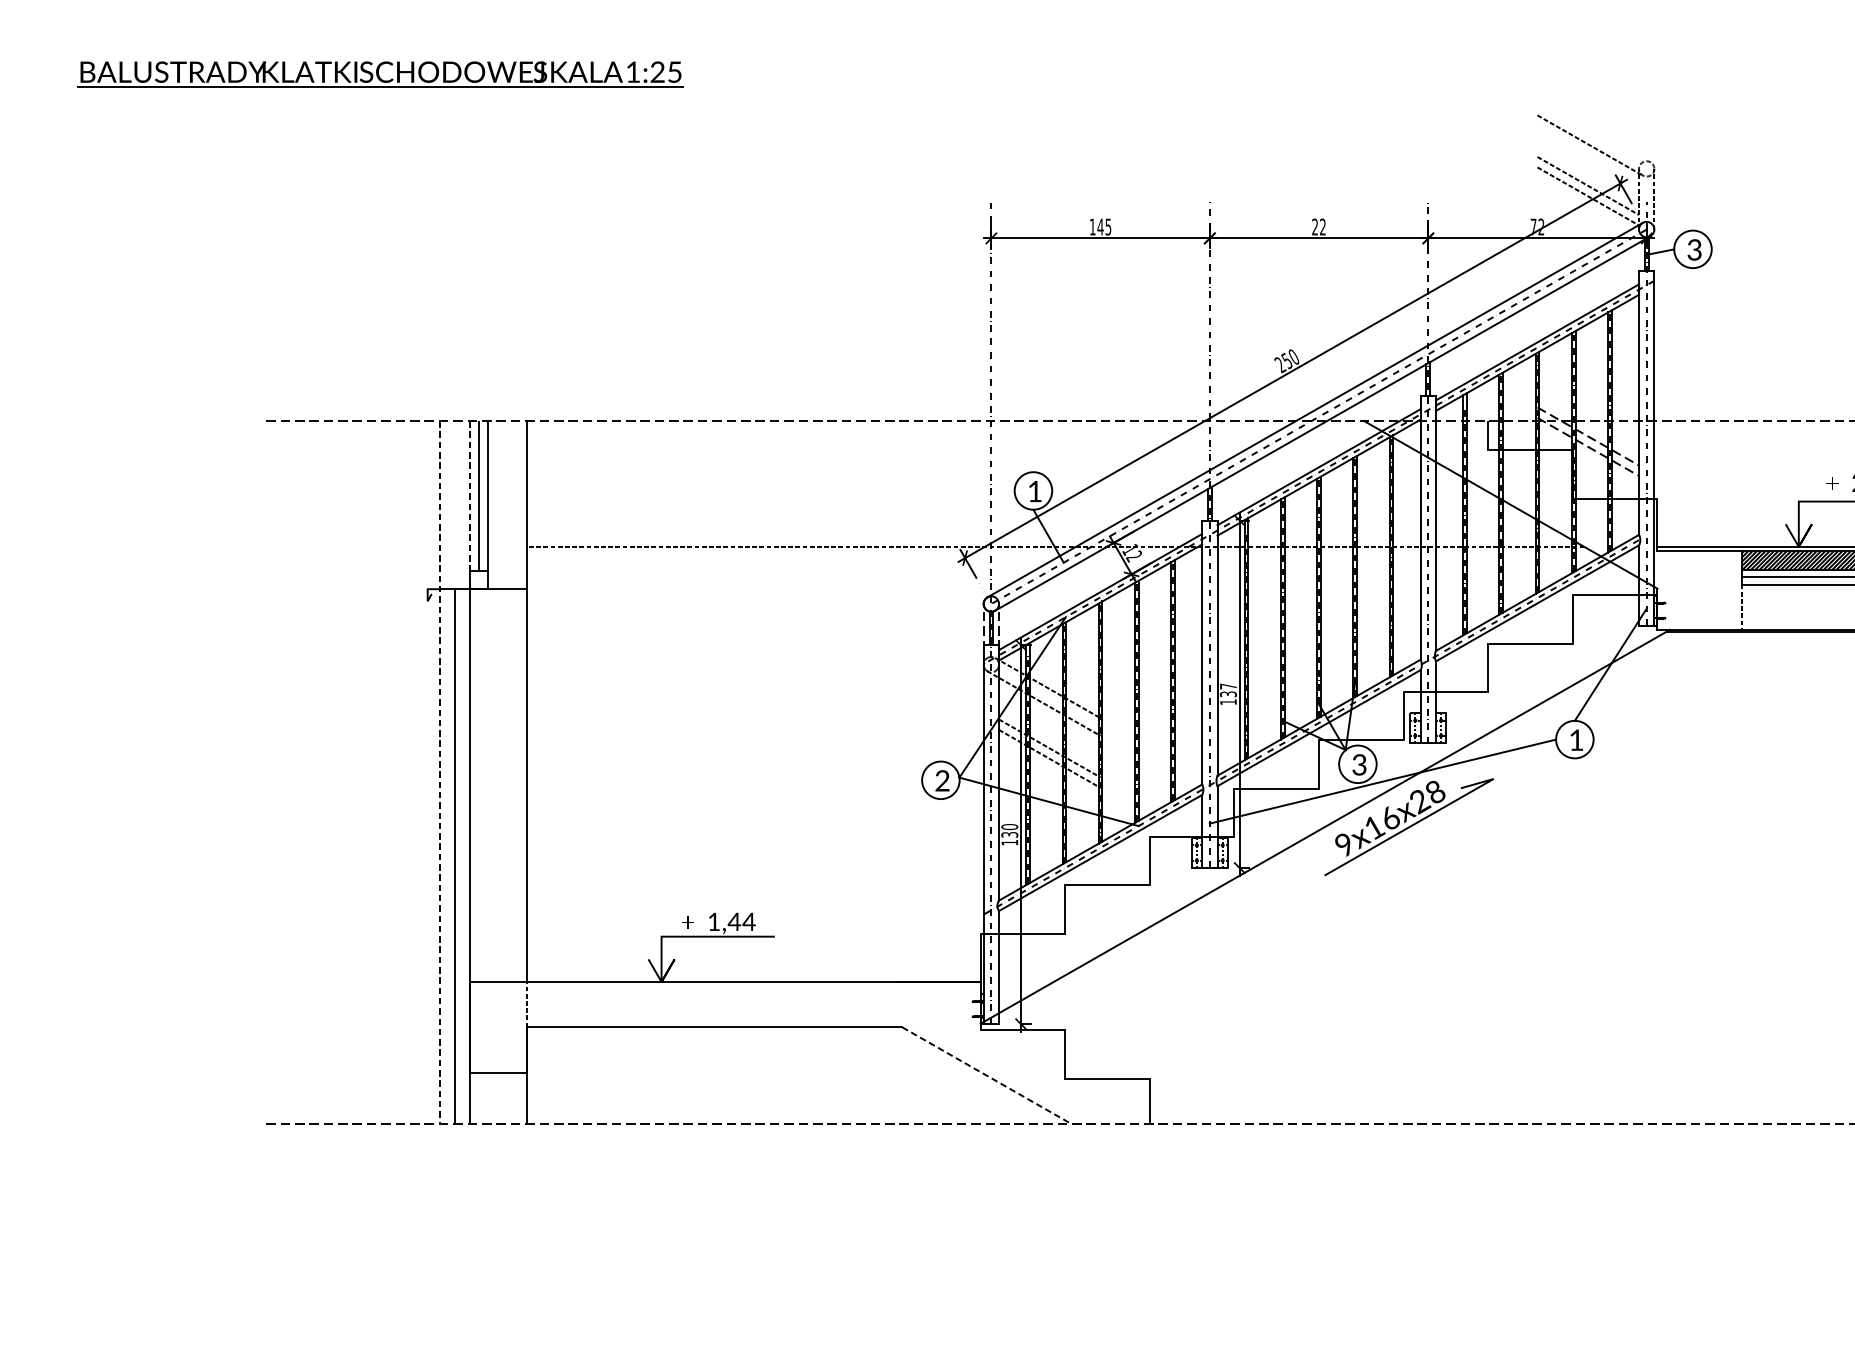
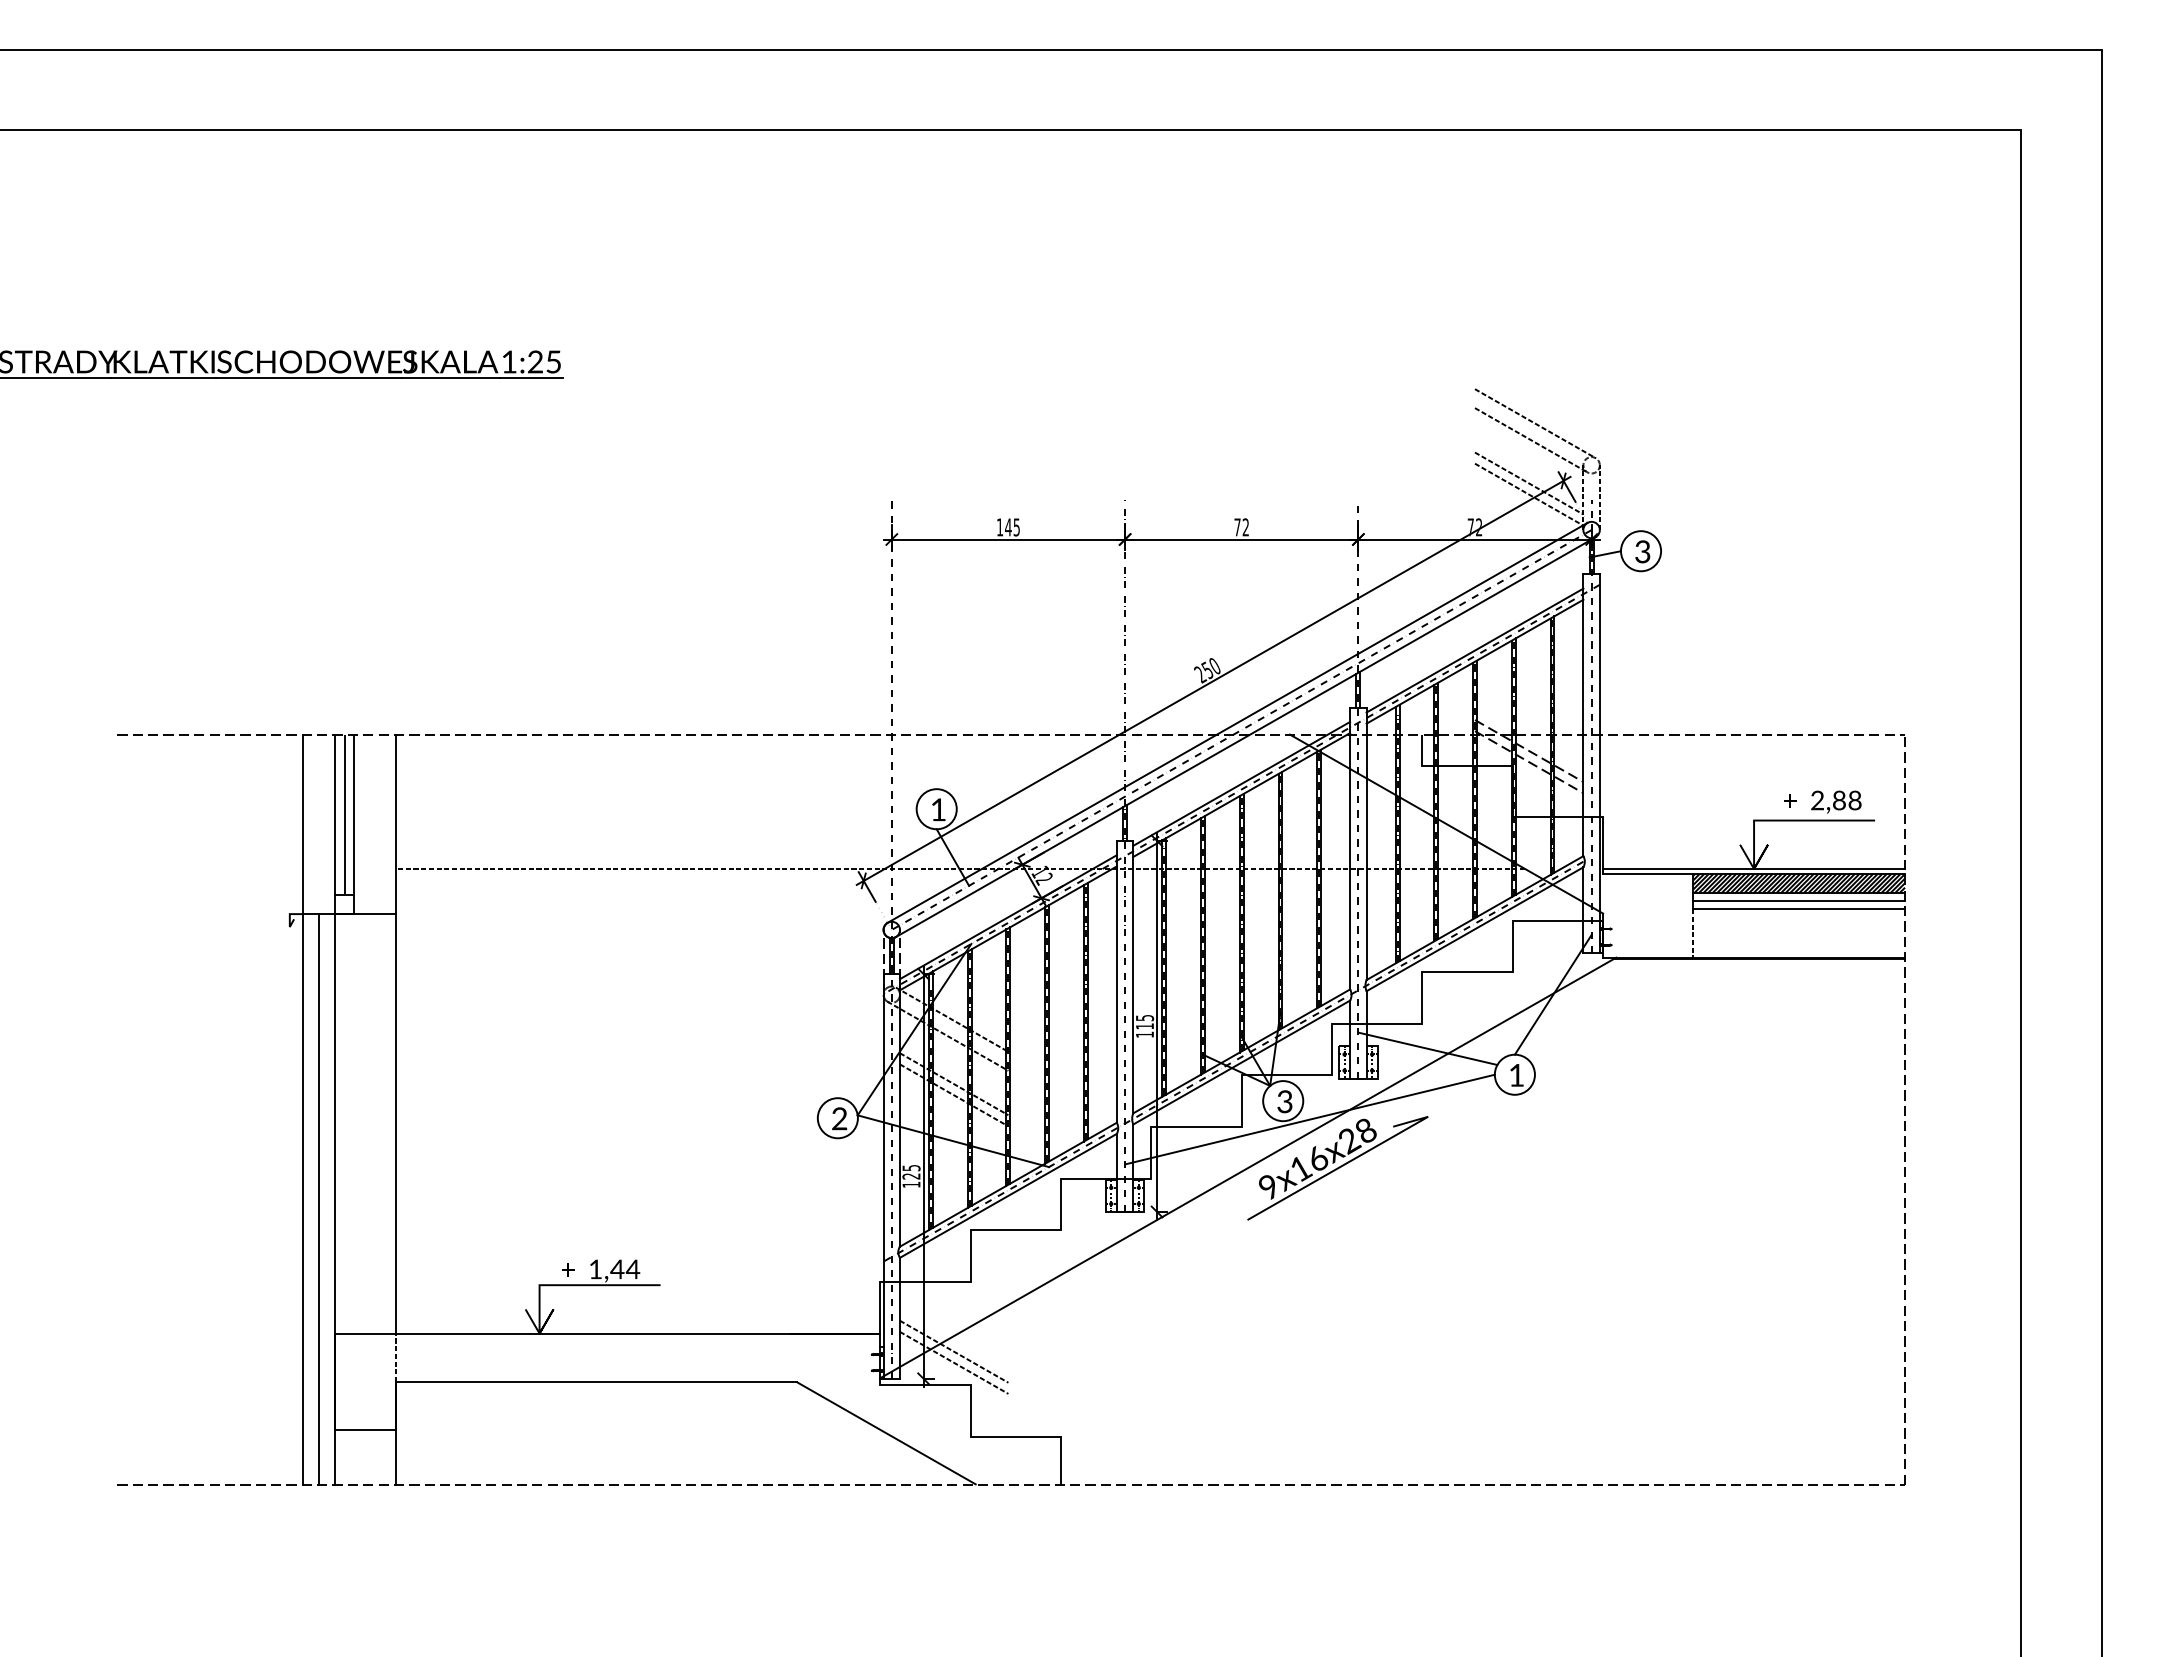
line: (1594, 129) -> (1535, 423), added
text: (1315, 227) -> (1237, 527), 22 -> 72
line: (470, 496) -> (335, 815), dashed -> solid
text: (1228, 690) -> (1144, 1022), 137 -> 115
line: (1493, 715) -> (1427, 1048), added
line: (439, 773) -> (302, 1110), dashed -> solid
text: (1009, 830) -> (911, 1171), 130 -> 125
line: (1050, 998) -> (954, 1351), added
line: (1050, 1009) -> (954, 1362), added
line: (986, 1075) -> (886, 1433), dashed -> solid

